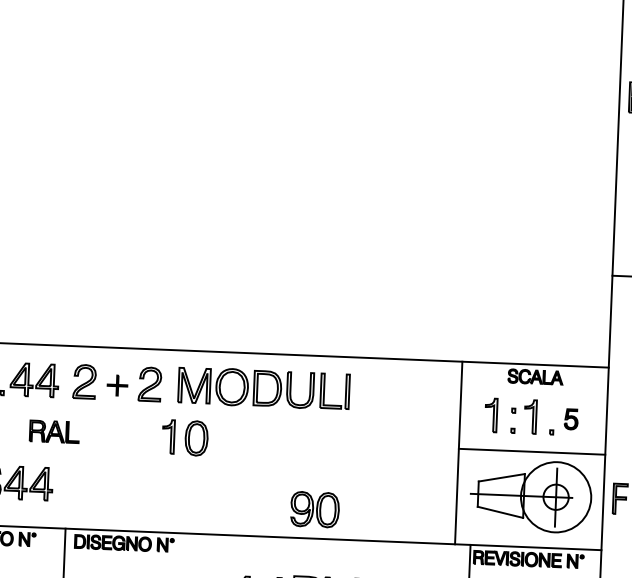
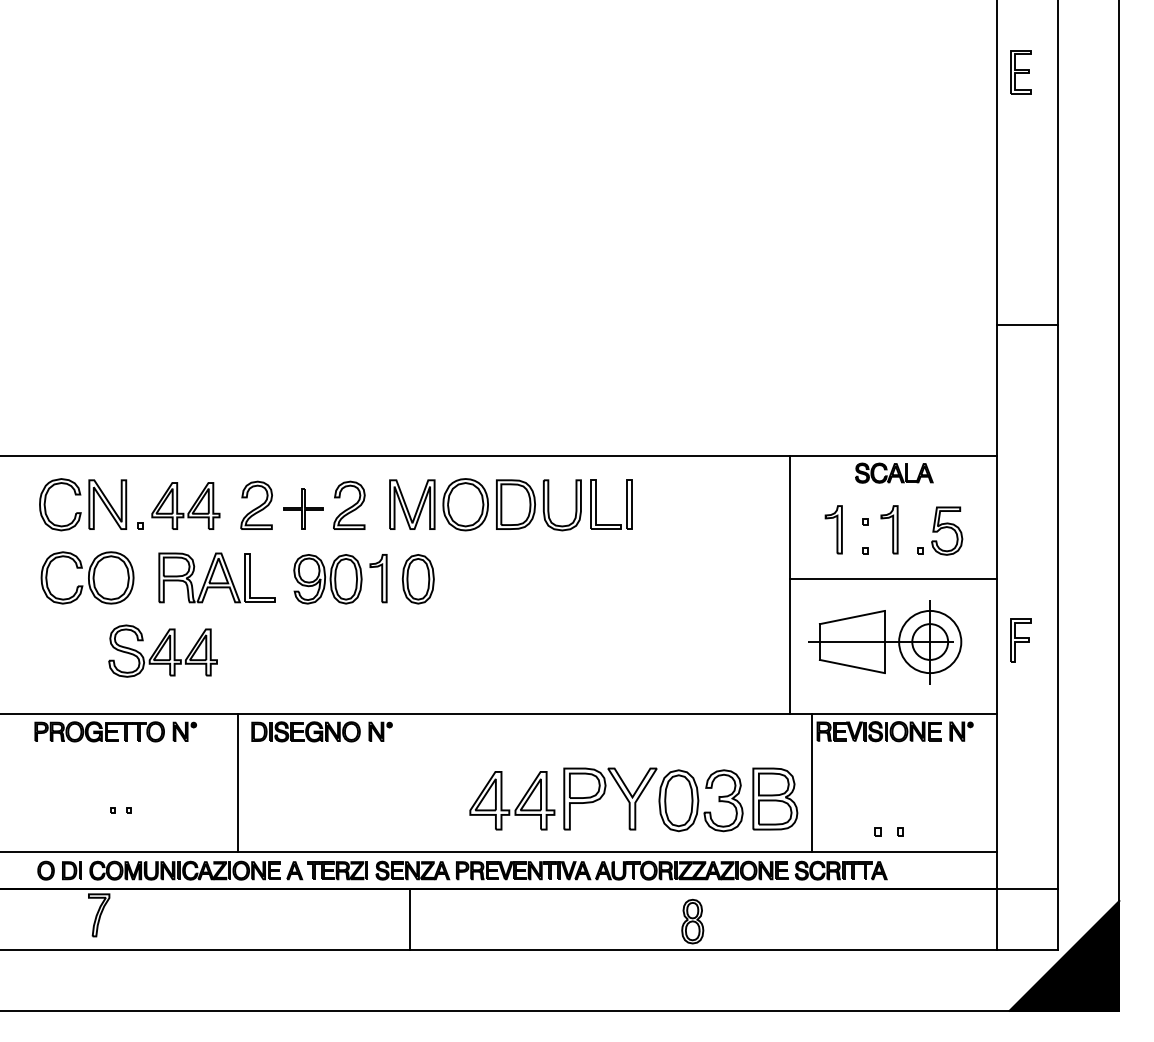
part: (117, 385) -> (303, 508), size x1.43
part: (571, 419) -> (947, 530), size x1.67
part: (54, 431) -> (216, 577), size x1.67
circle: (556, 496) -> (930, 641), size x0.62
part: (314, 509) -> (327, 579), moved

